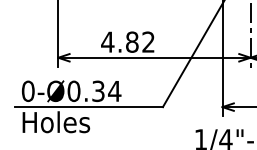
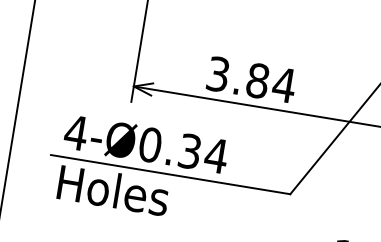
text: (128, 41) -> (251, 78), 4.82 -> 3.84
text: (27, 91) -> (74, 132), 0-Ø0.34 -> 4-Ø0.34

